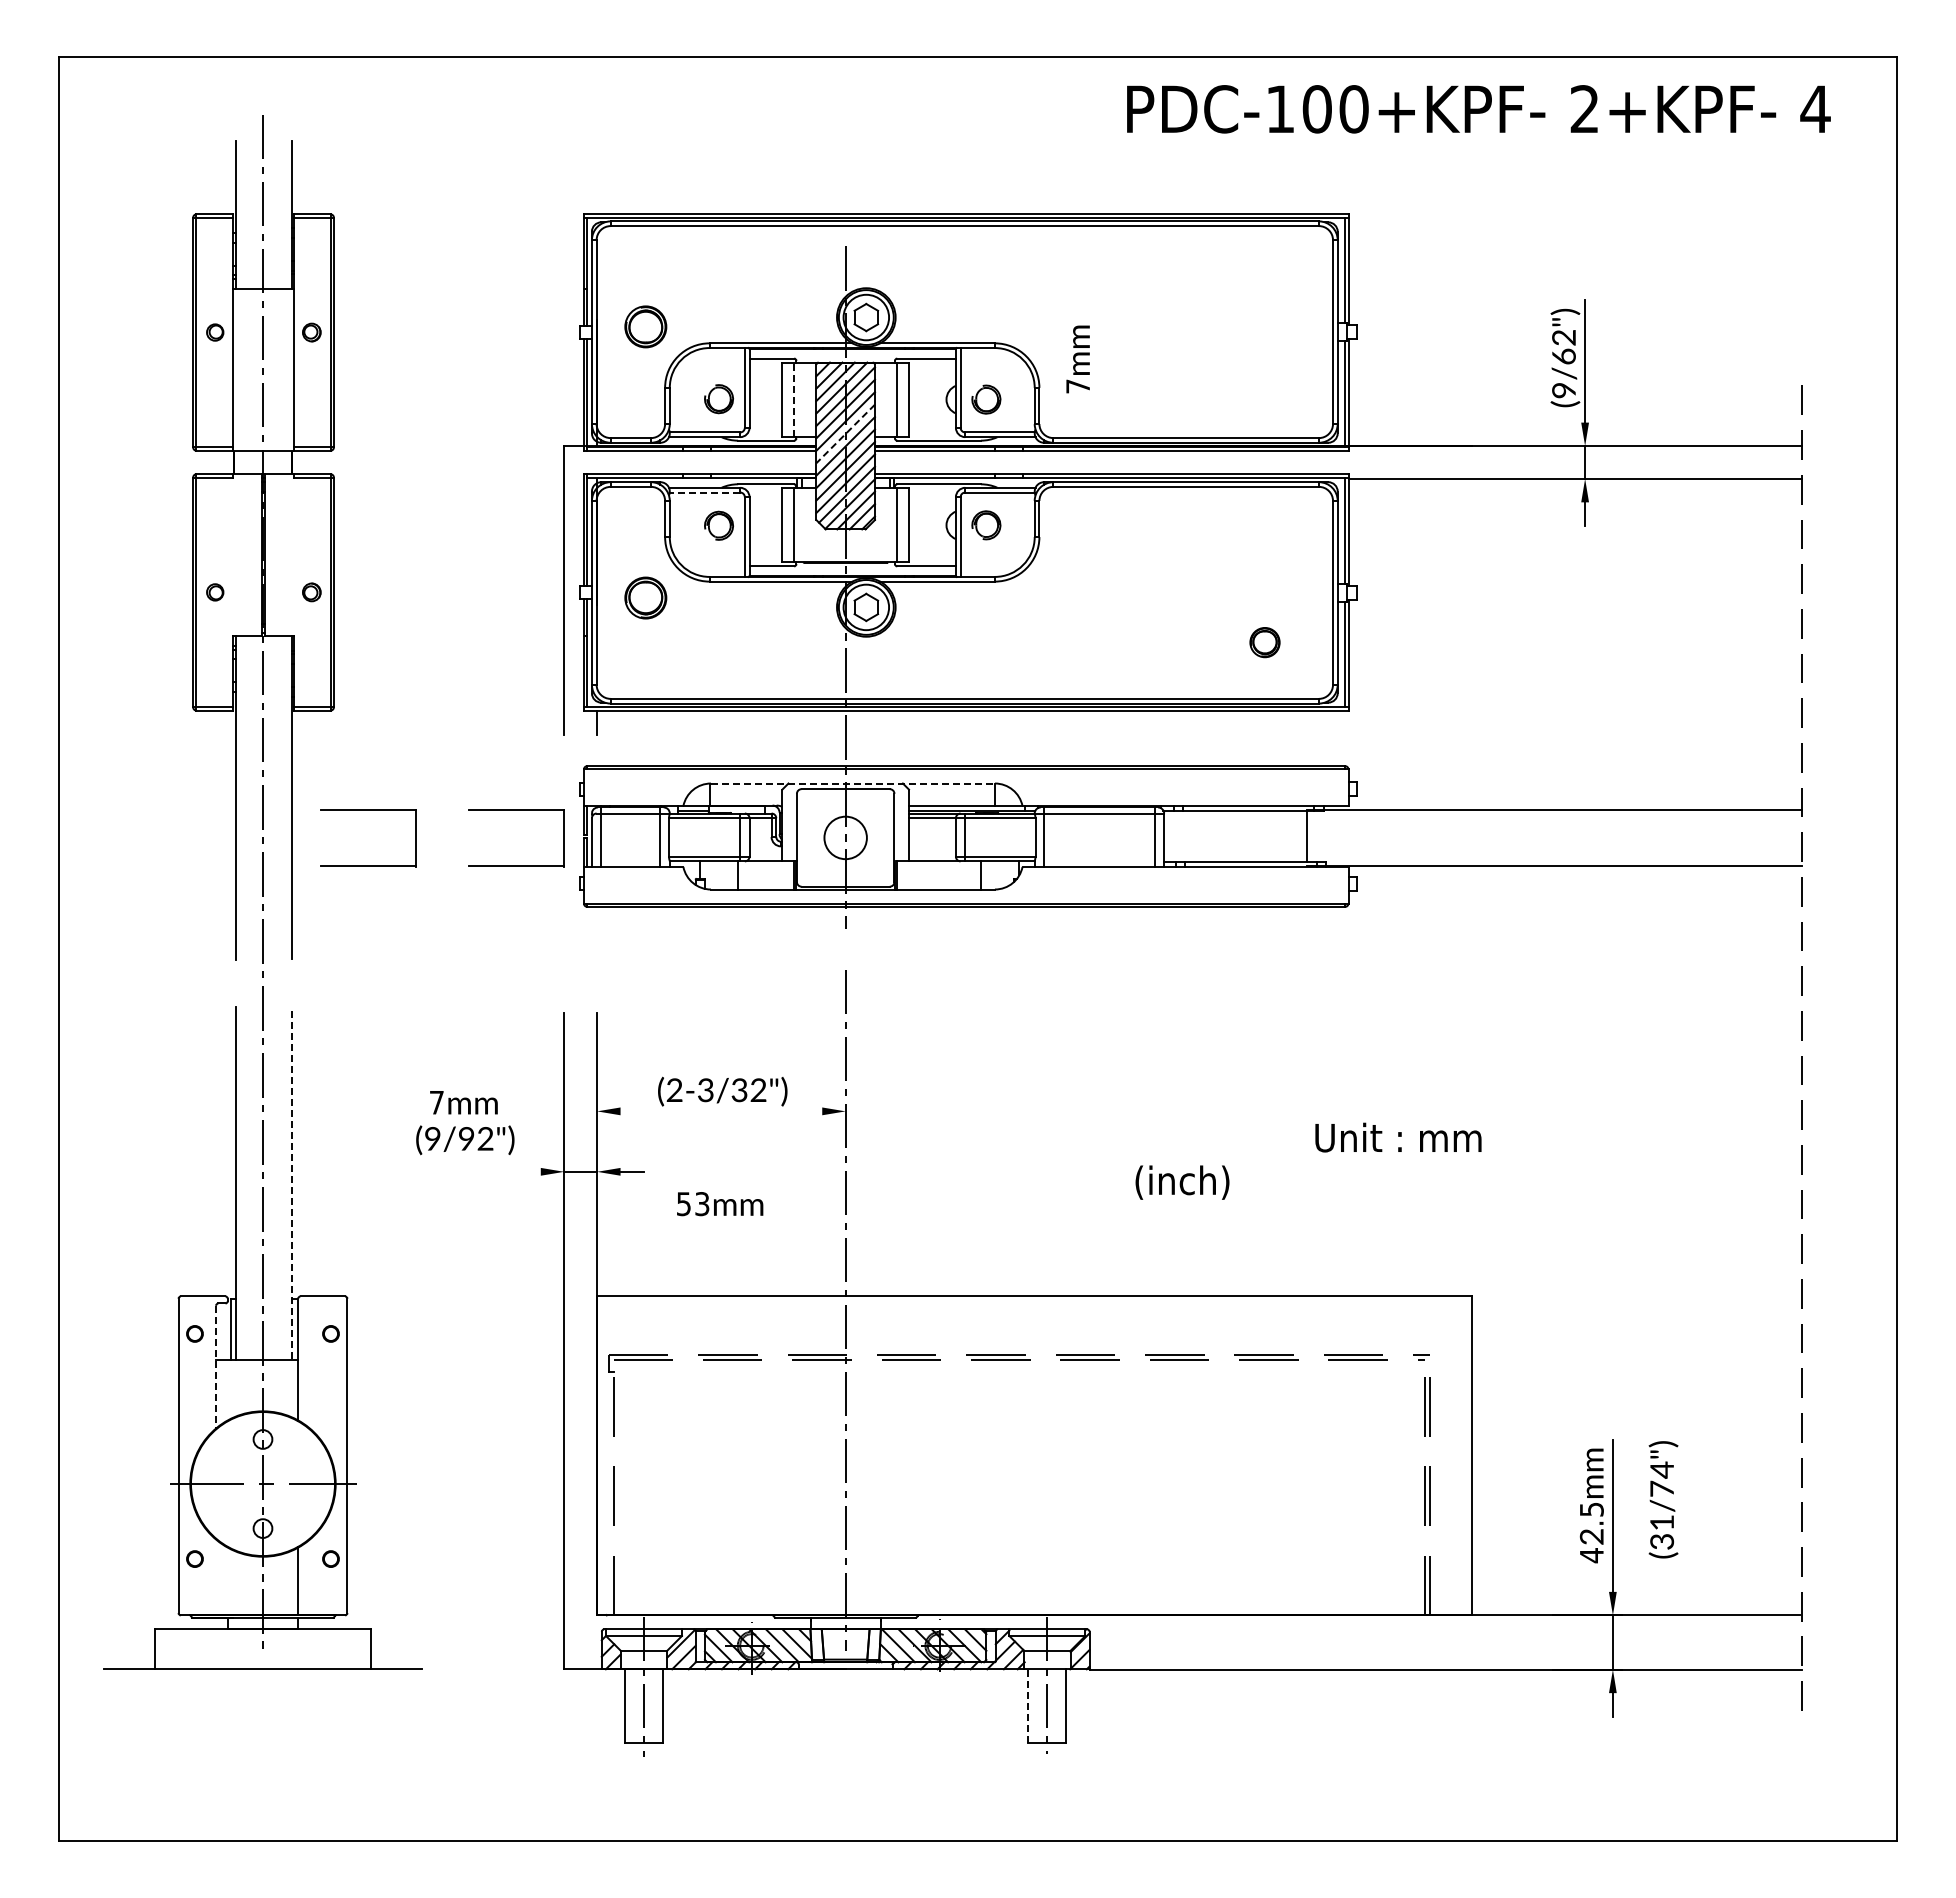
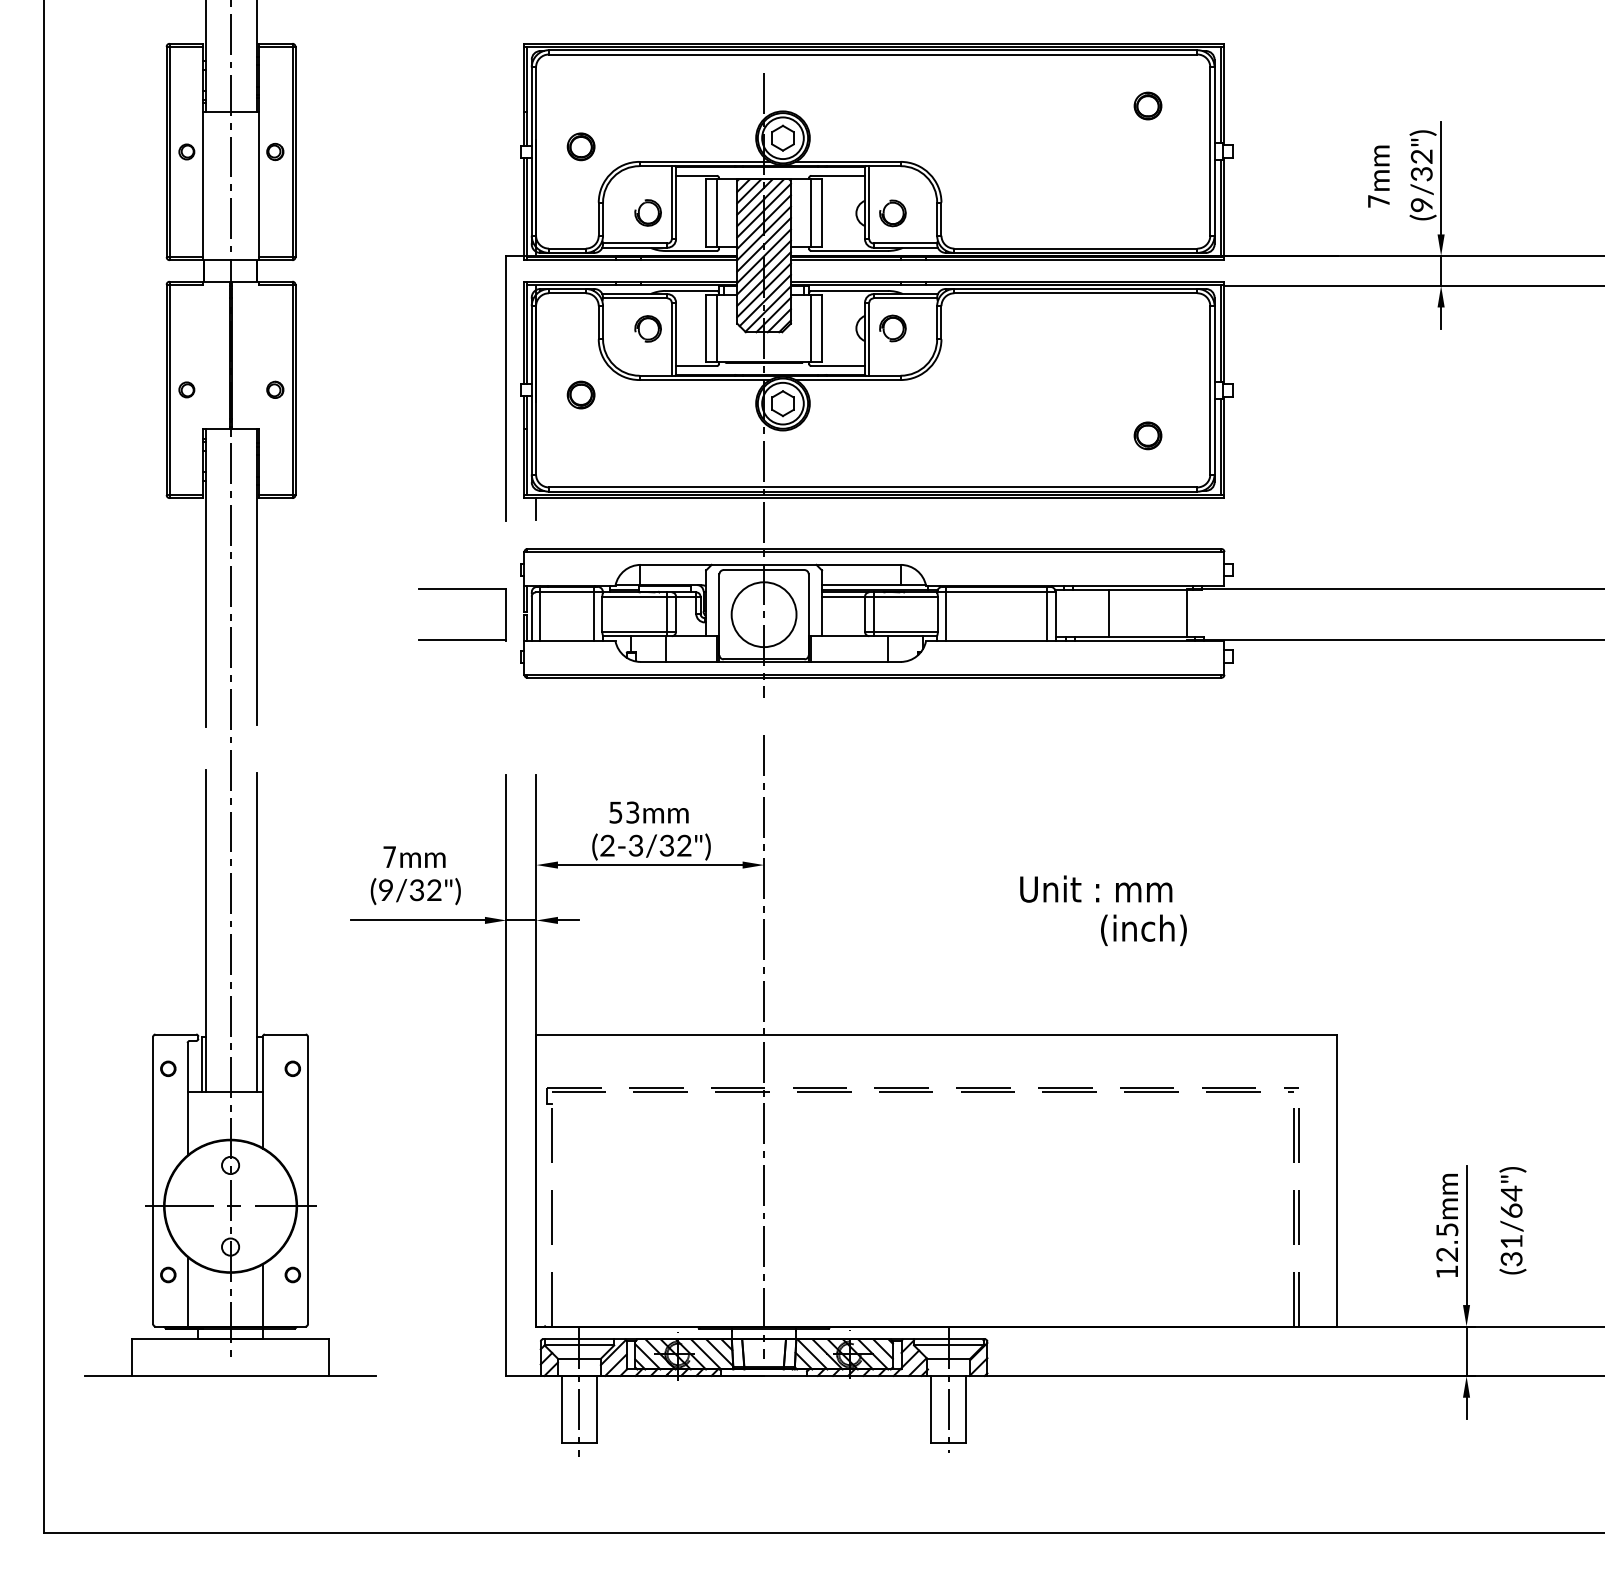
part: (1264, 281) -> (1147, 105), added
part: (645, 326) -> (580, 146), size x0.71
text: (1563, 356) -> (1421, 173), (9/62") -> (9/32")
text: (1077, 359) -> (1378, 176), moved
line: (794, 399) -> (717, 213), dashed -> solid
line: (845, 434) -> (763, 245), dashed -> solid
line: (704, 492) -> (634, 298), dashed -> solid
part: (645, 597) -> (580, 394), size x0.71
line: (852, 783) -> (770, 564), dashed -> solid
line: (1222, 836) -> (1109, 613), added
circle: (845, 837) -> (763, 614), size x1.67
part: (368, 865) -> (327, 639), removed
line: (721, 1111) -> (650, 865), added
text: (1398, 1137) -> (1096, 888), moved
text: (466, 1138) -> (416, 889), (9/92") -> (9/32")
line: (467, 1171) -> (417, 920), added
text: (1182, 1182) -> (1143, 930), moved
line: (292, 1185) -> (257, 932), dashed -> solid
text: (720, 1204) -> (649, 813), moved
line: (216, 1367) -> (188, 1099), dashed -> solid
text: (1662, 1488) -> (1511, 1210), (31/74") -> (31/64")
text: (1591, 1555) -> (1446, 1271), 4 -> 1
line: (216, 1577) -> (188, 1291), added
line: (1028, 1706) -> (931, 1409), dashed -> solid

